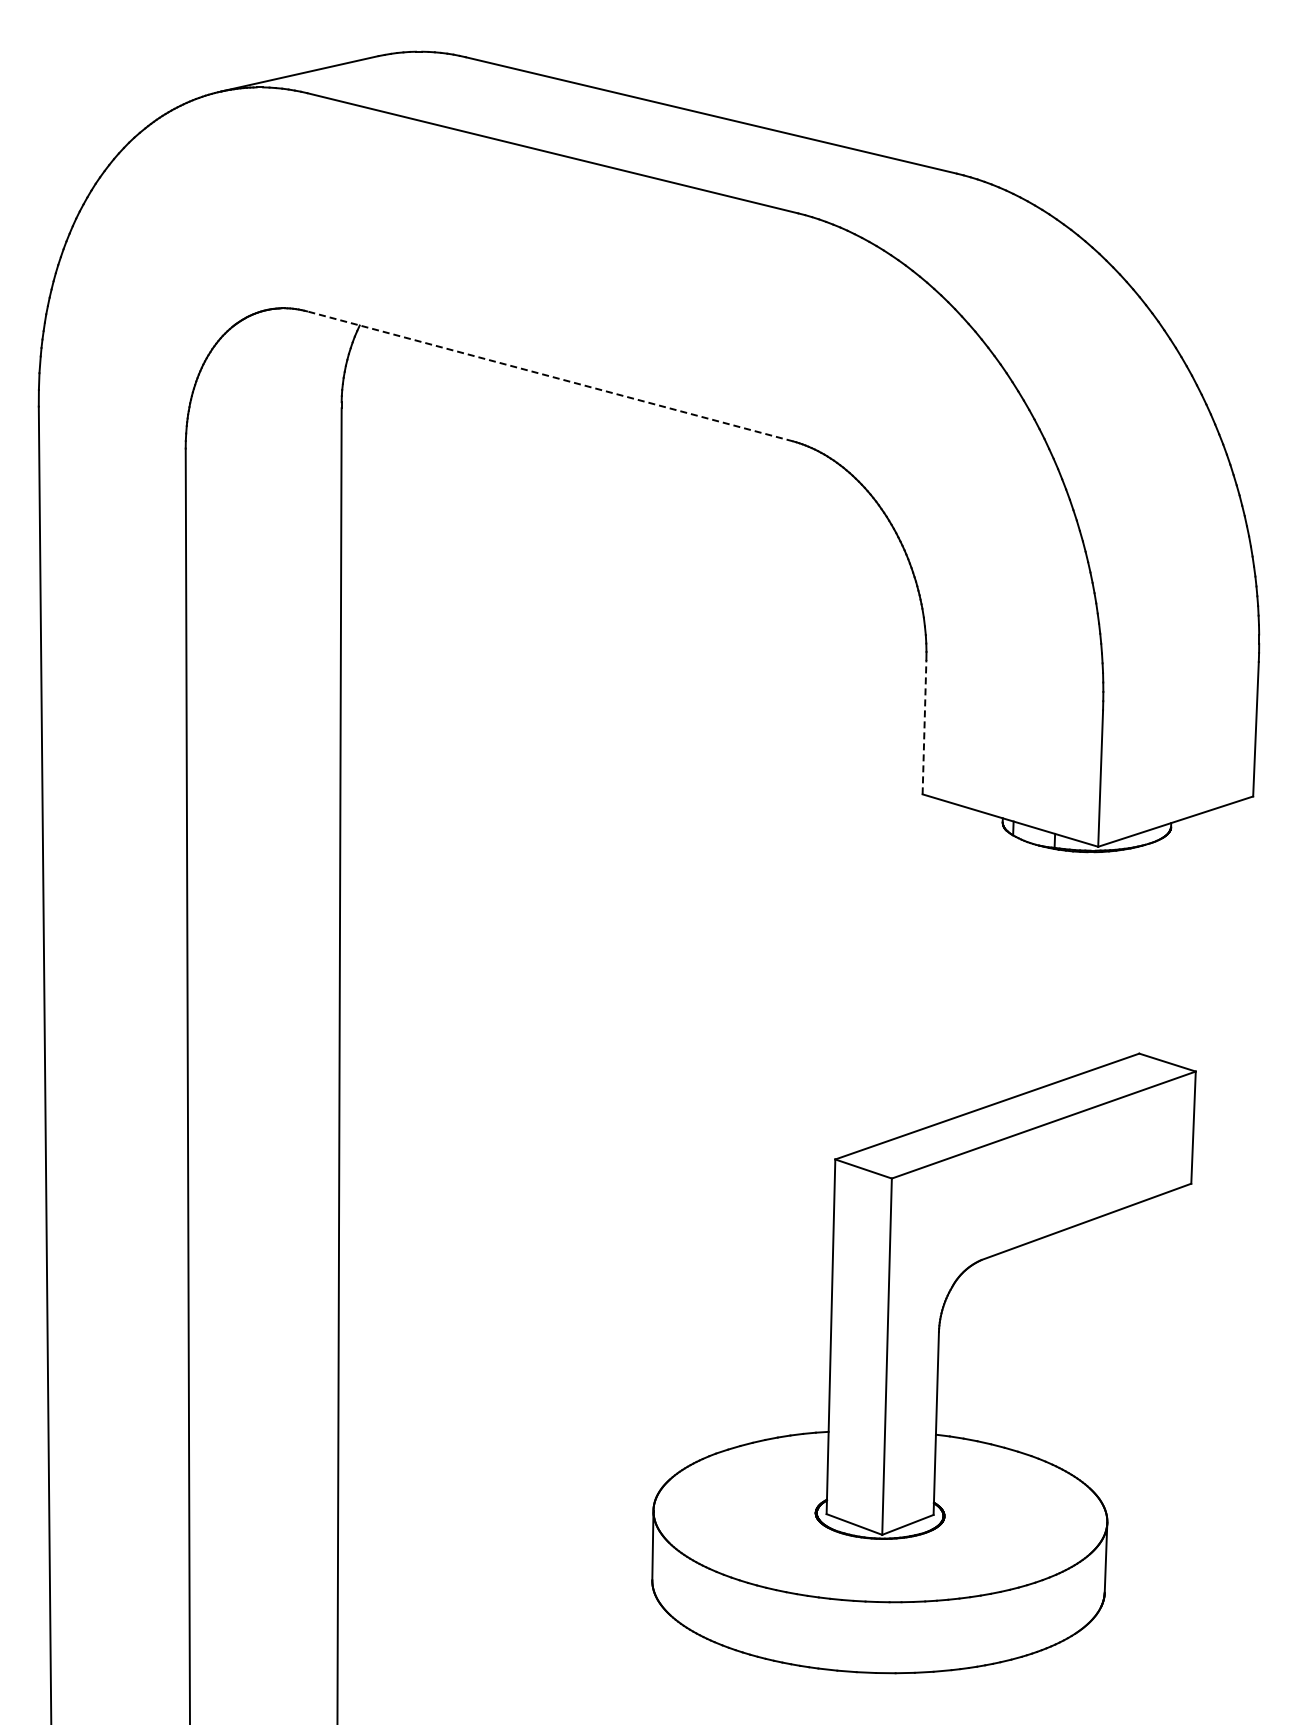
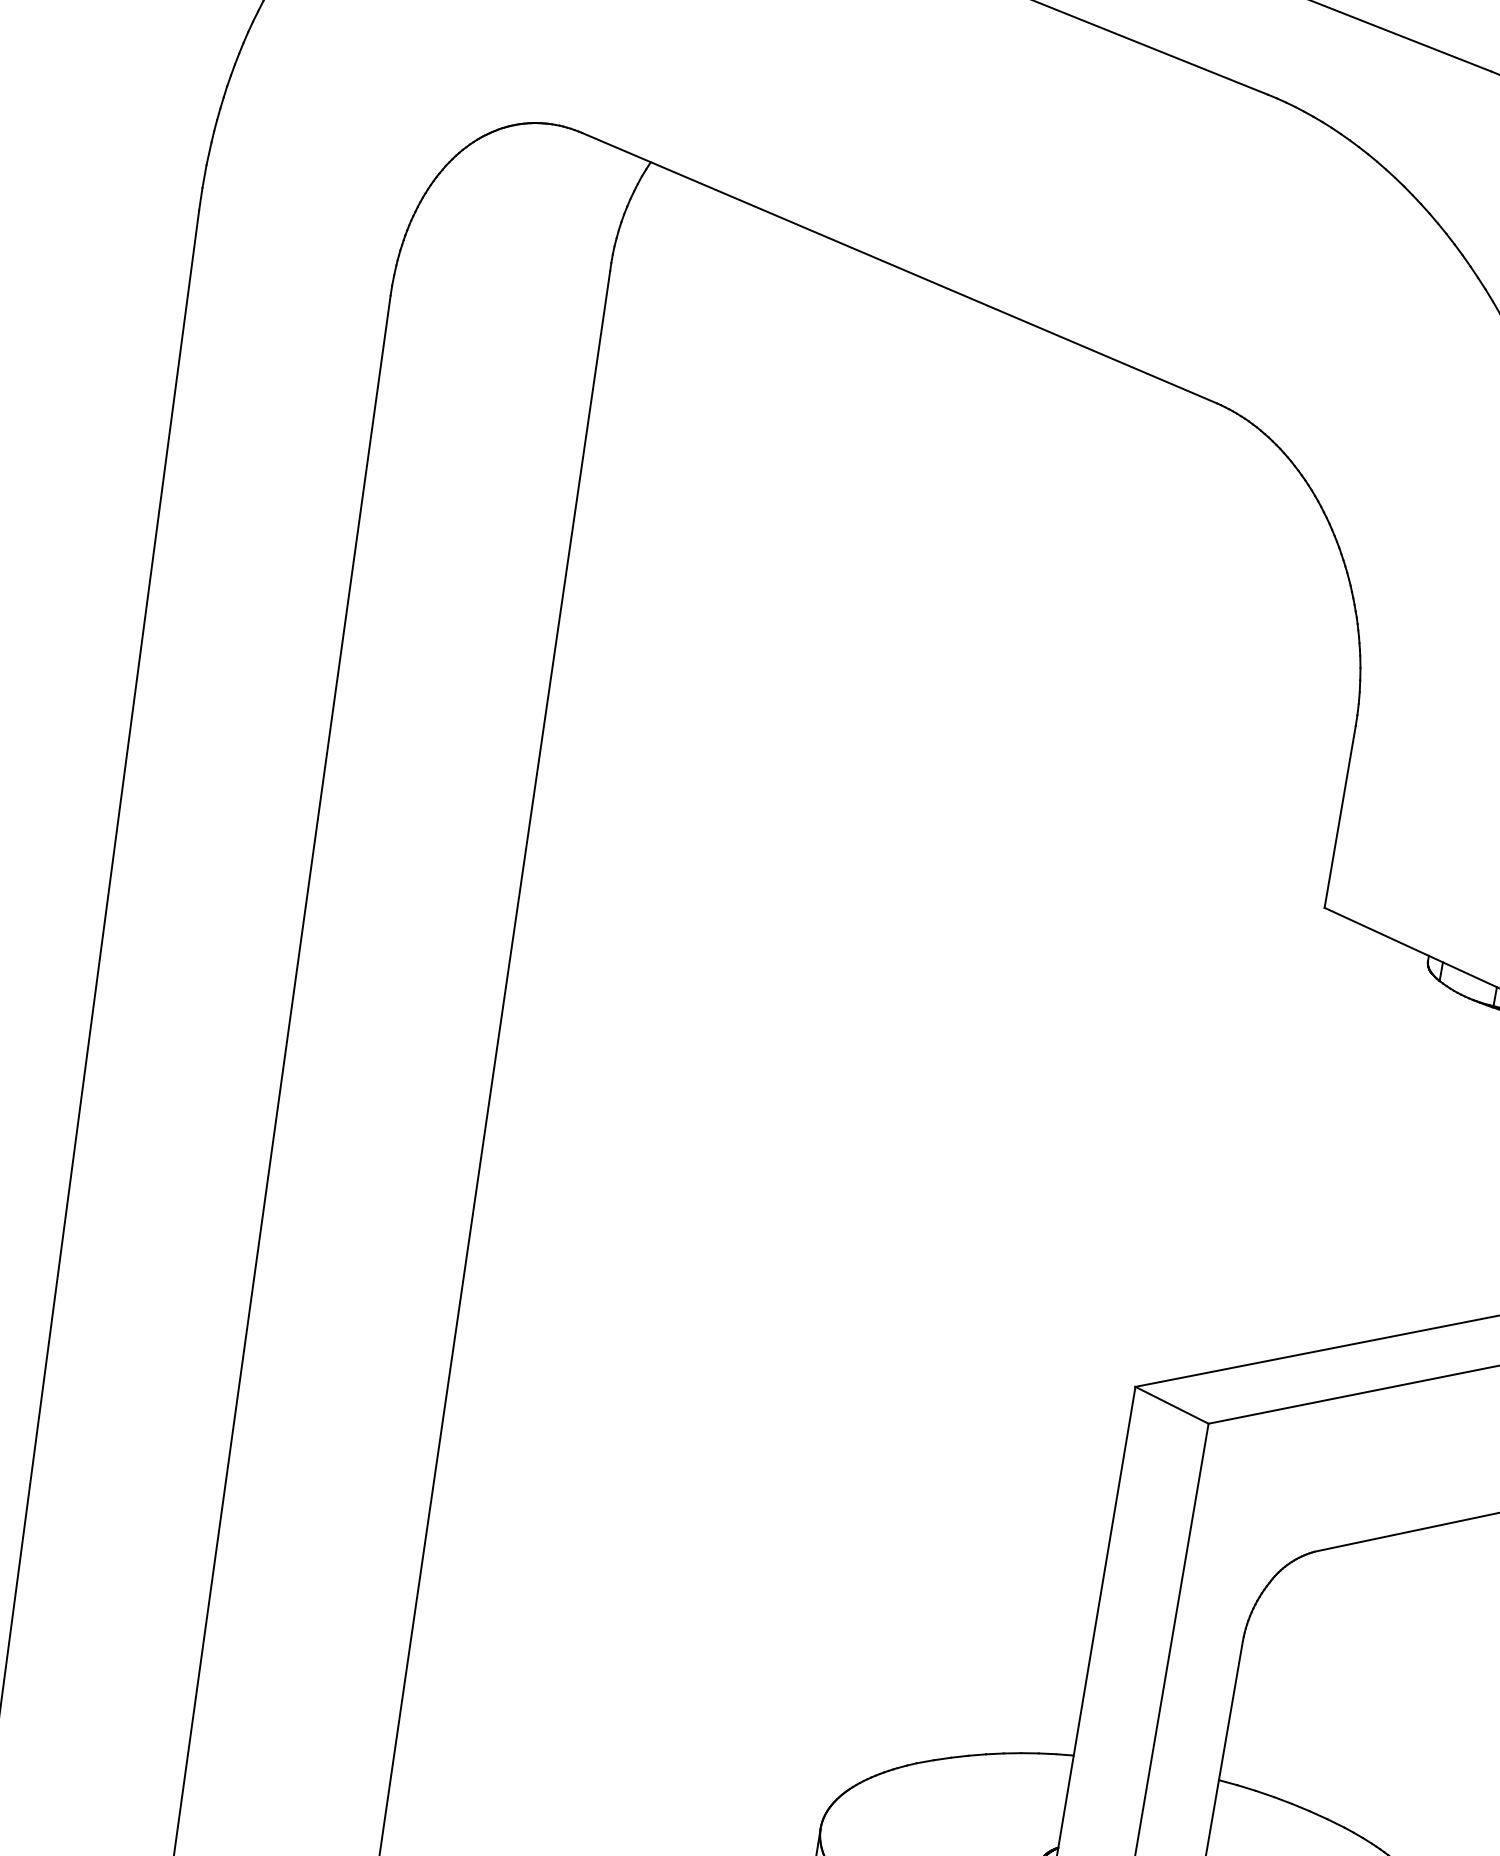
line: (550, 376) -> (899, 268), dashed -> solid
line: (924, 726) -> (1340, 816), dashed -> solid

